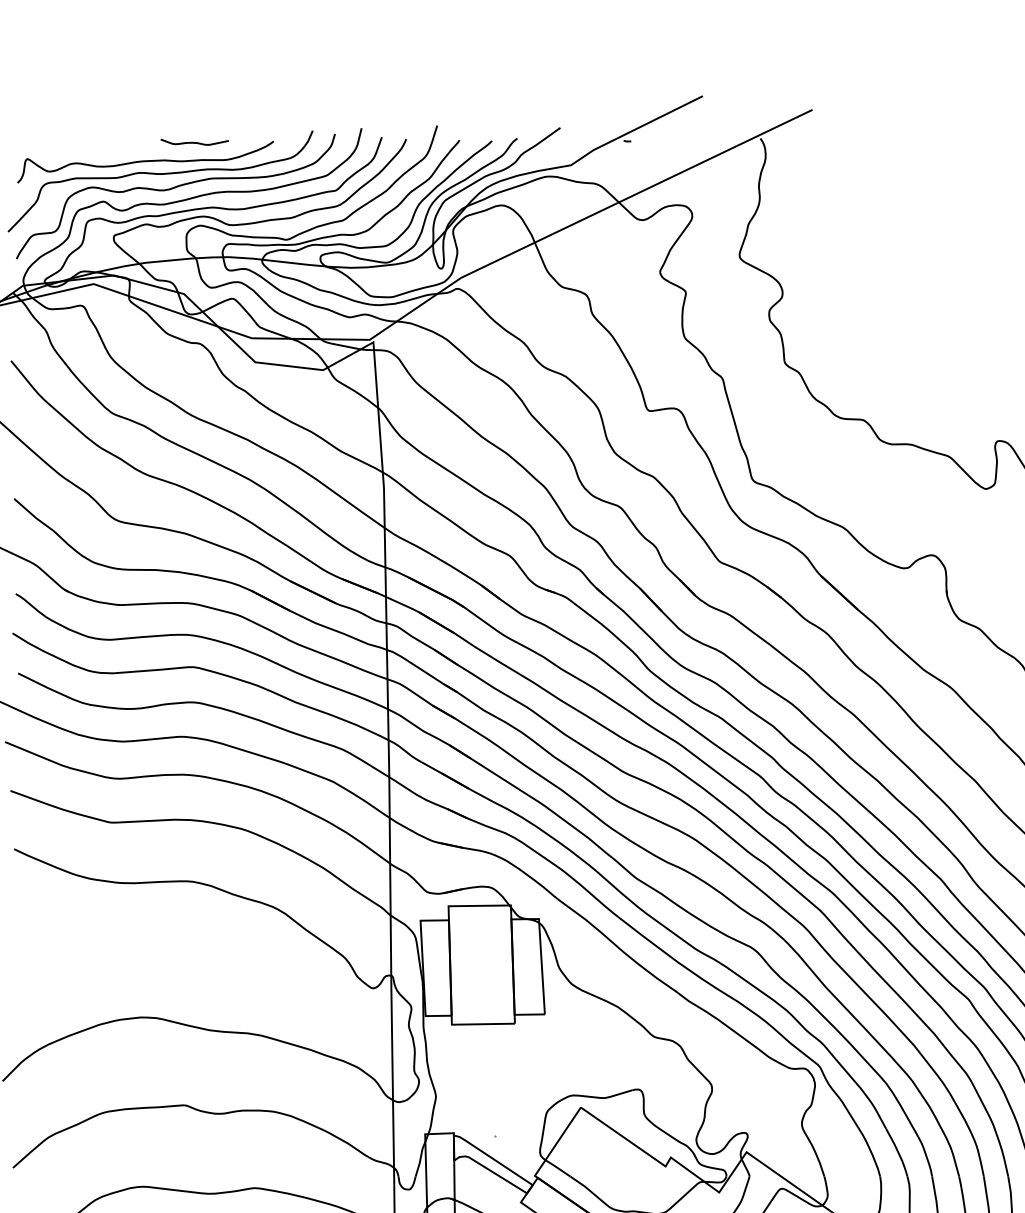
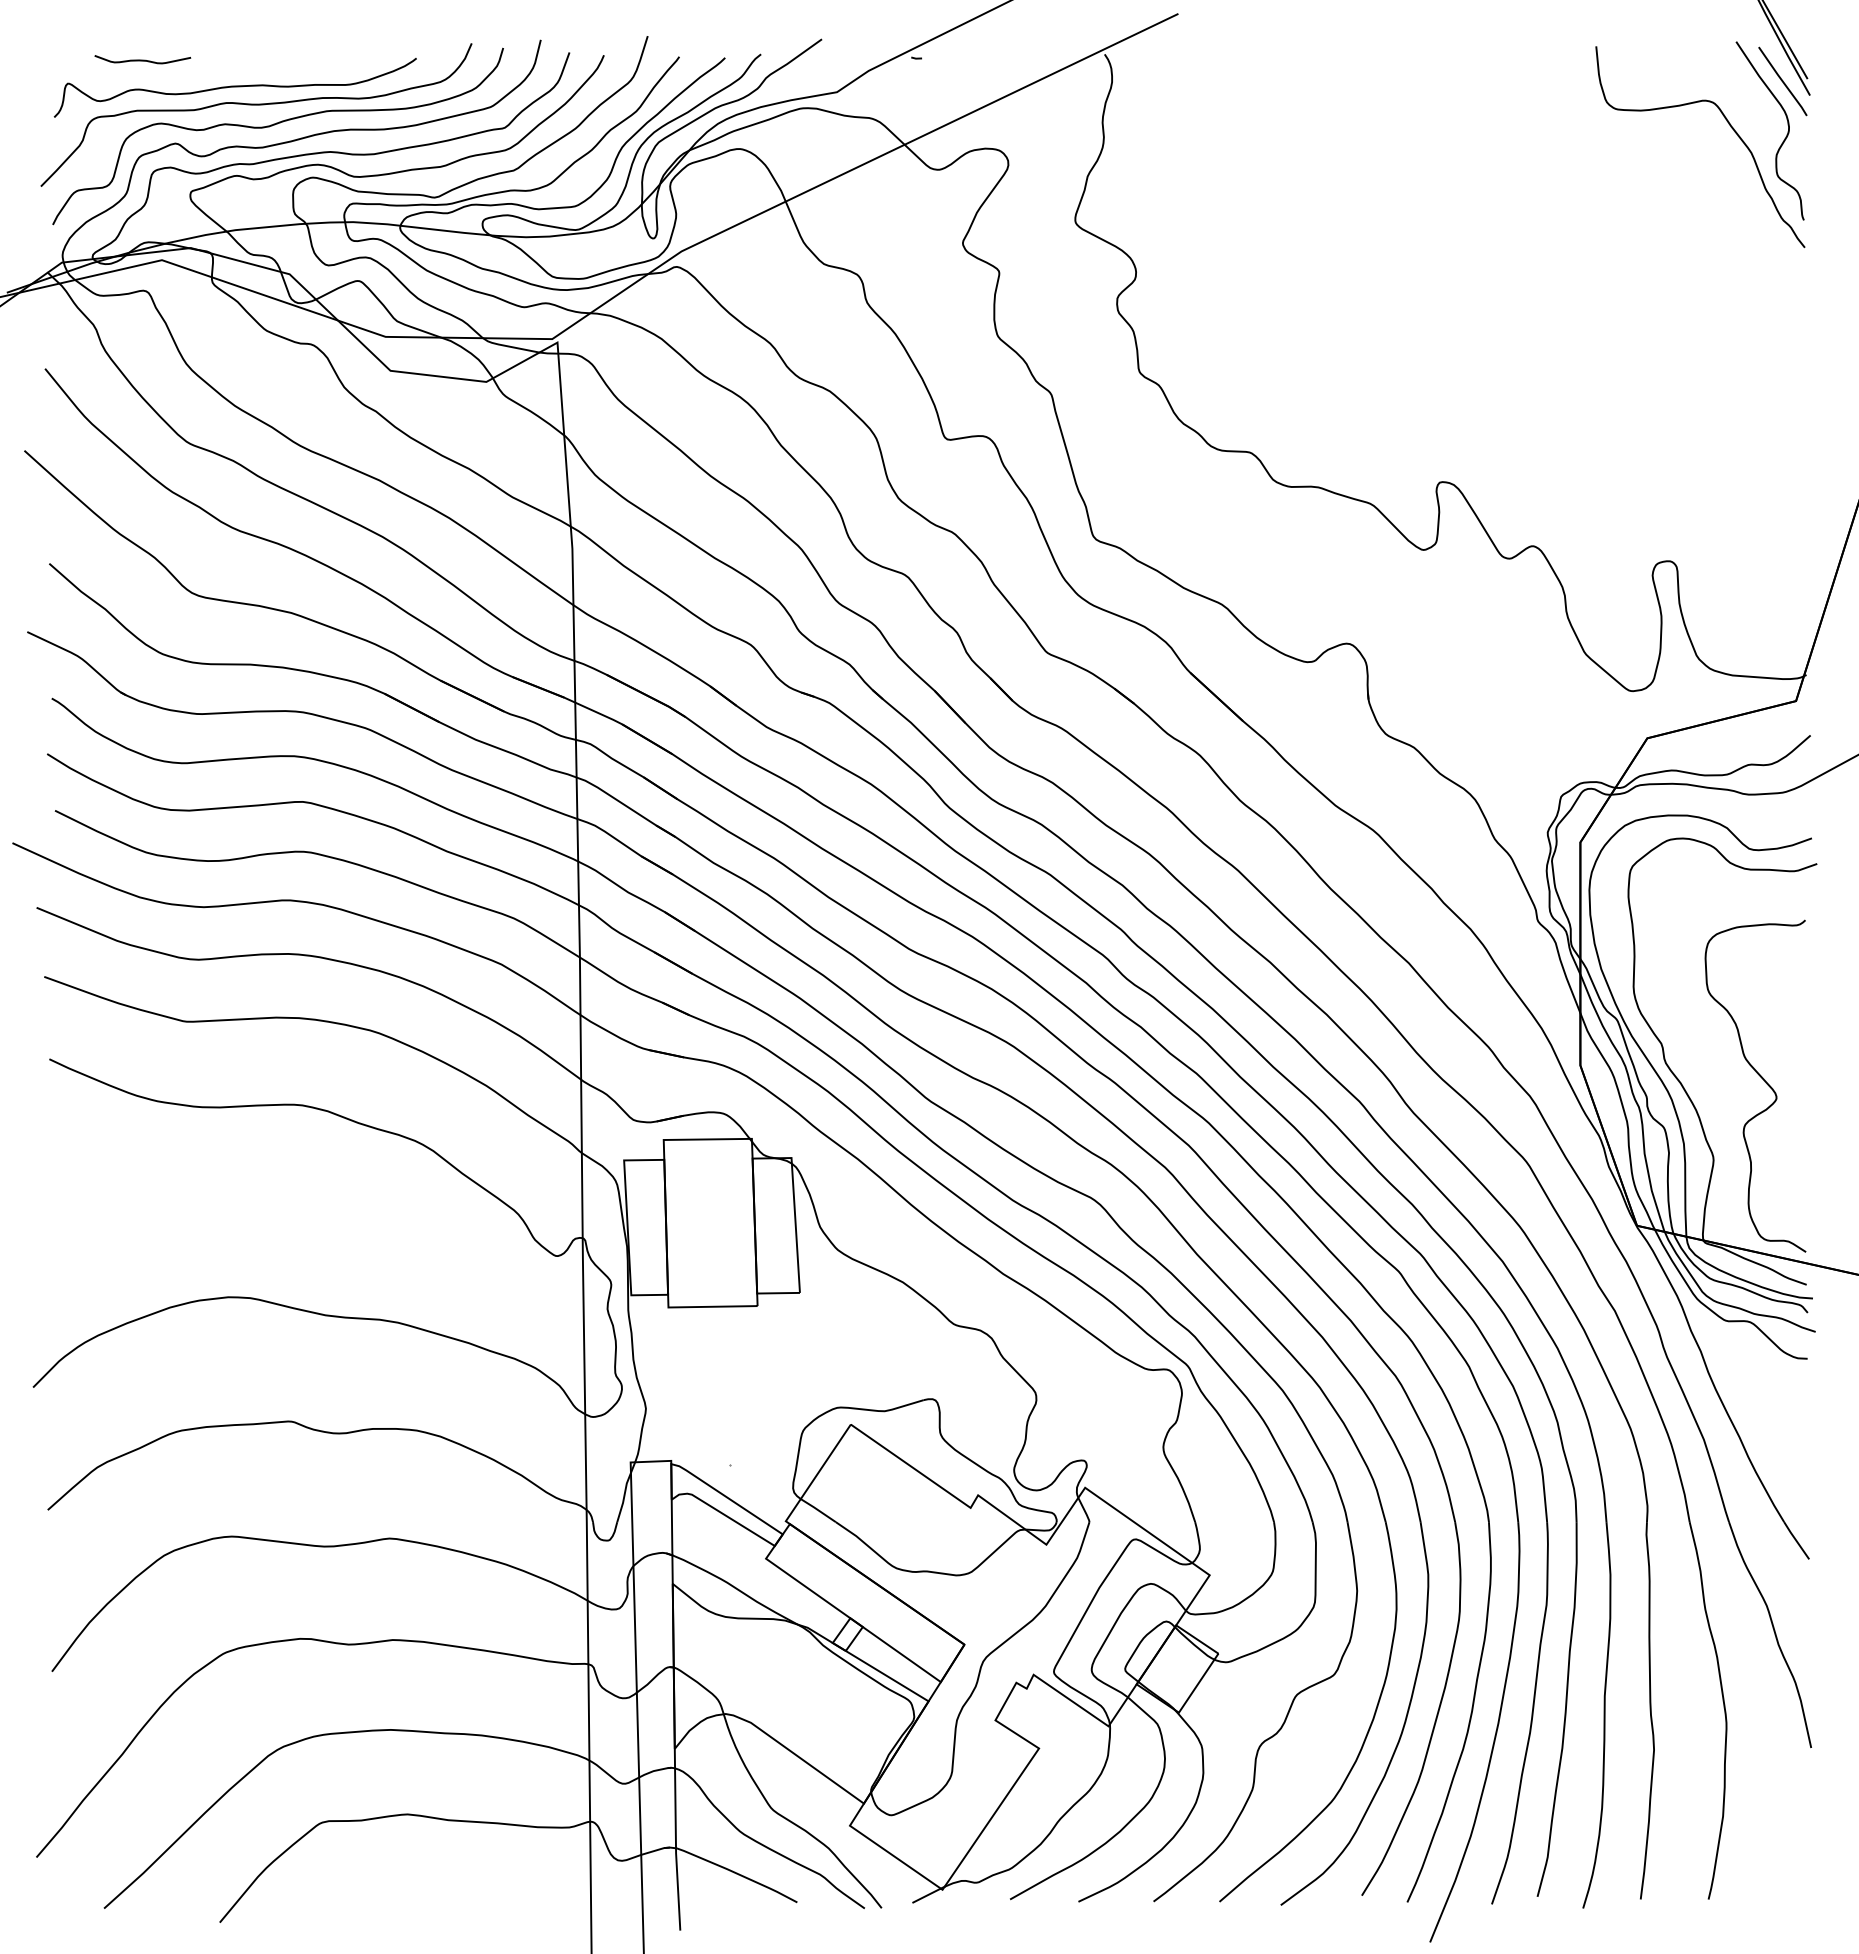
curve: (194, 142) -> (142, 59), moved

